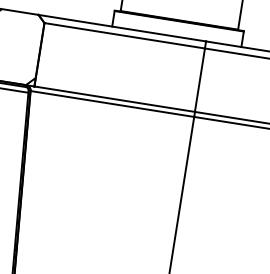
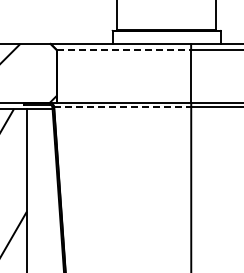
line: (125, 35) -> (124, 49), solid -> dashed
line: (112, 104) -> (122, 107), solid -> dashed

